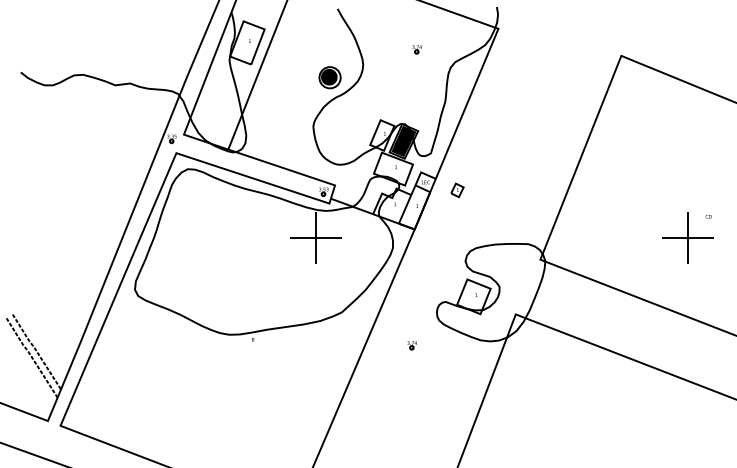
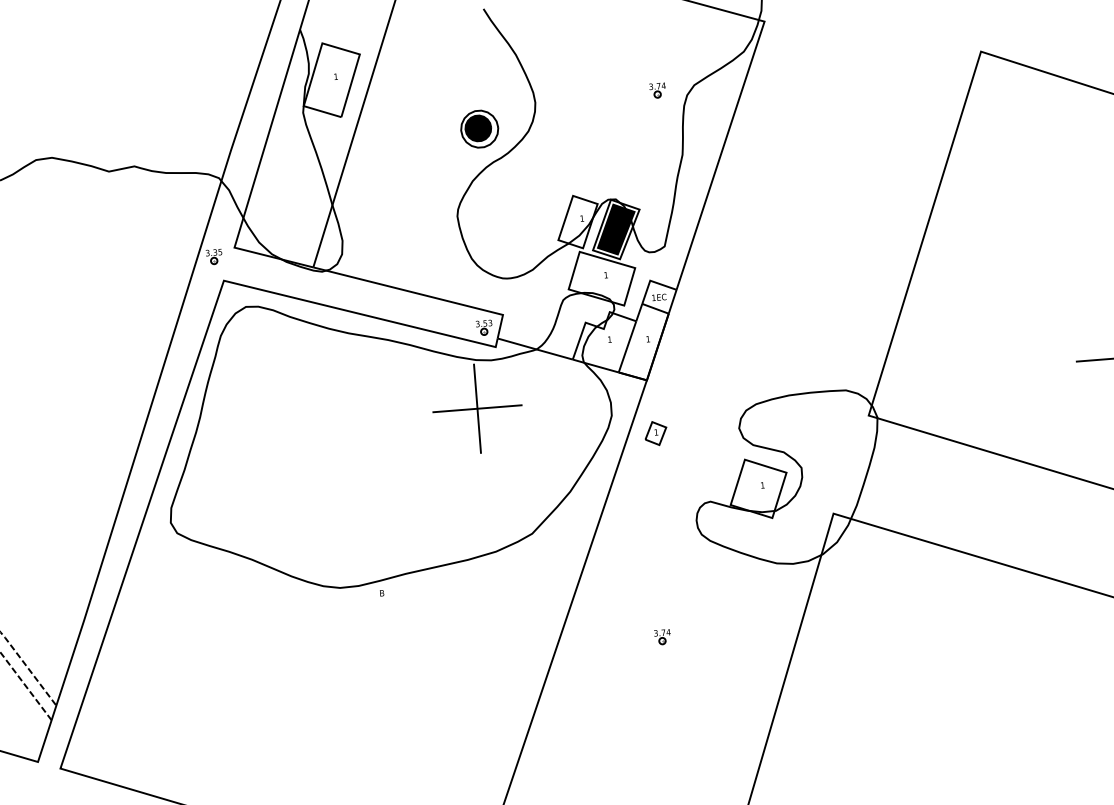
part: (416, 49) -> (656, 90), moved
part: (457, 190) -> (655, 433), moved
part: (411, 345) -> (661, 637), moved

